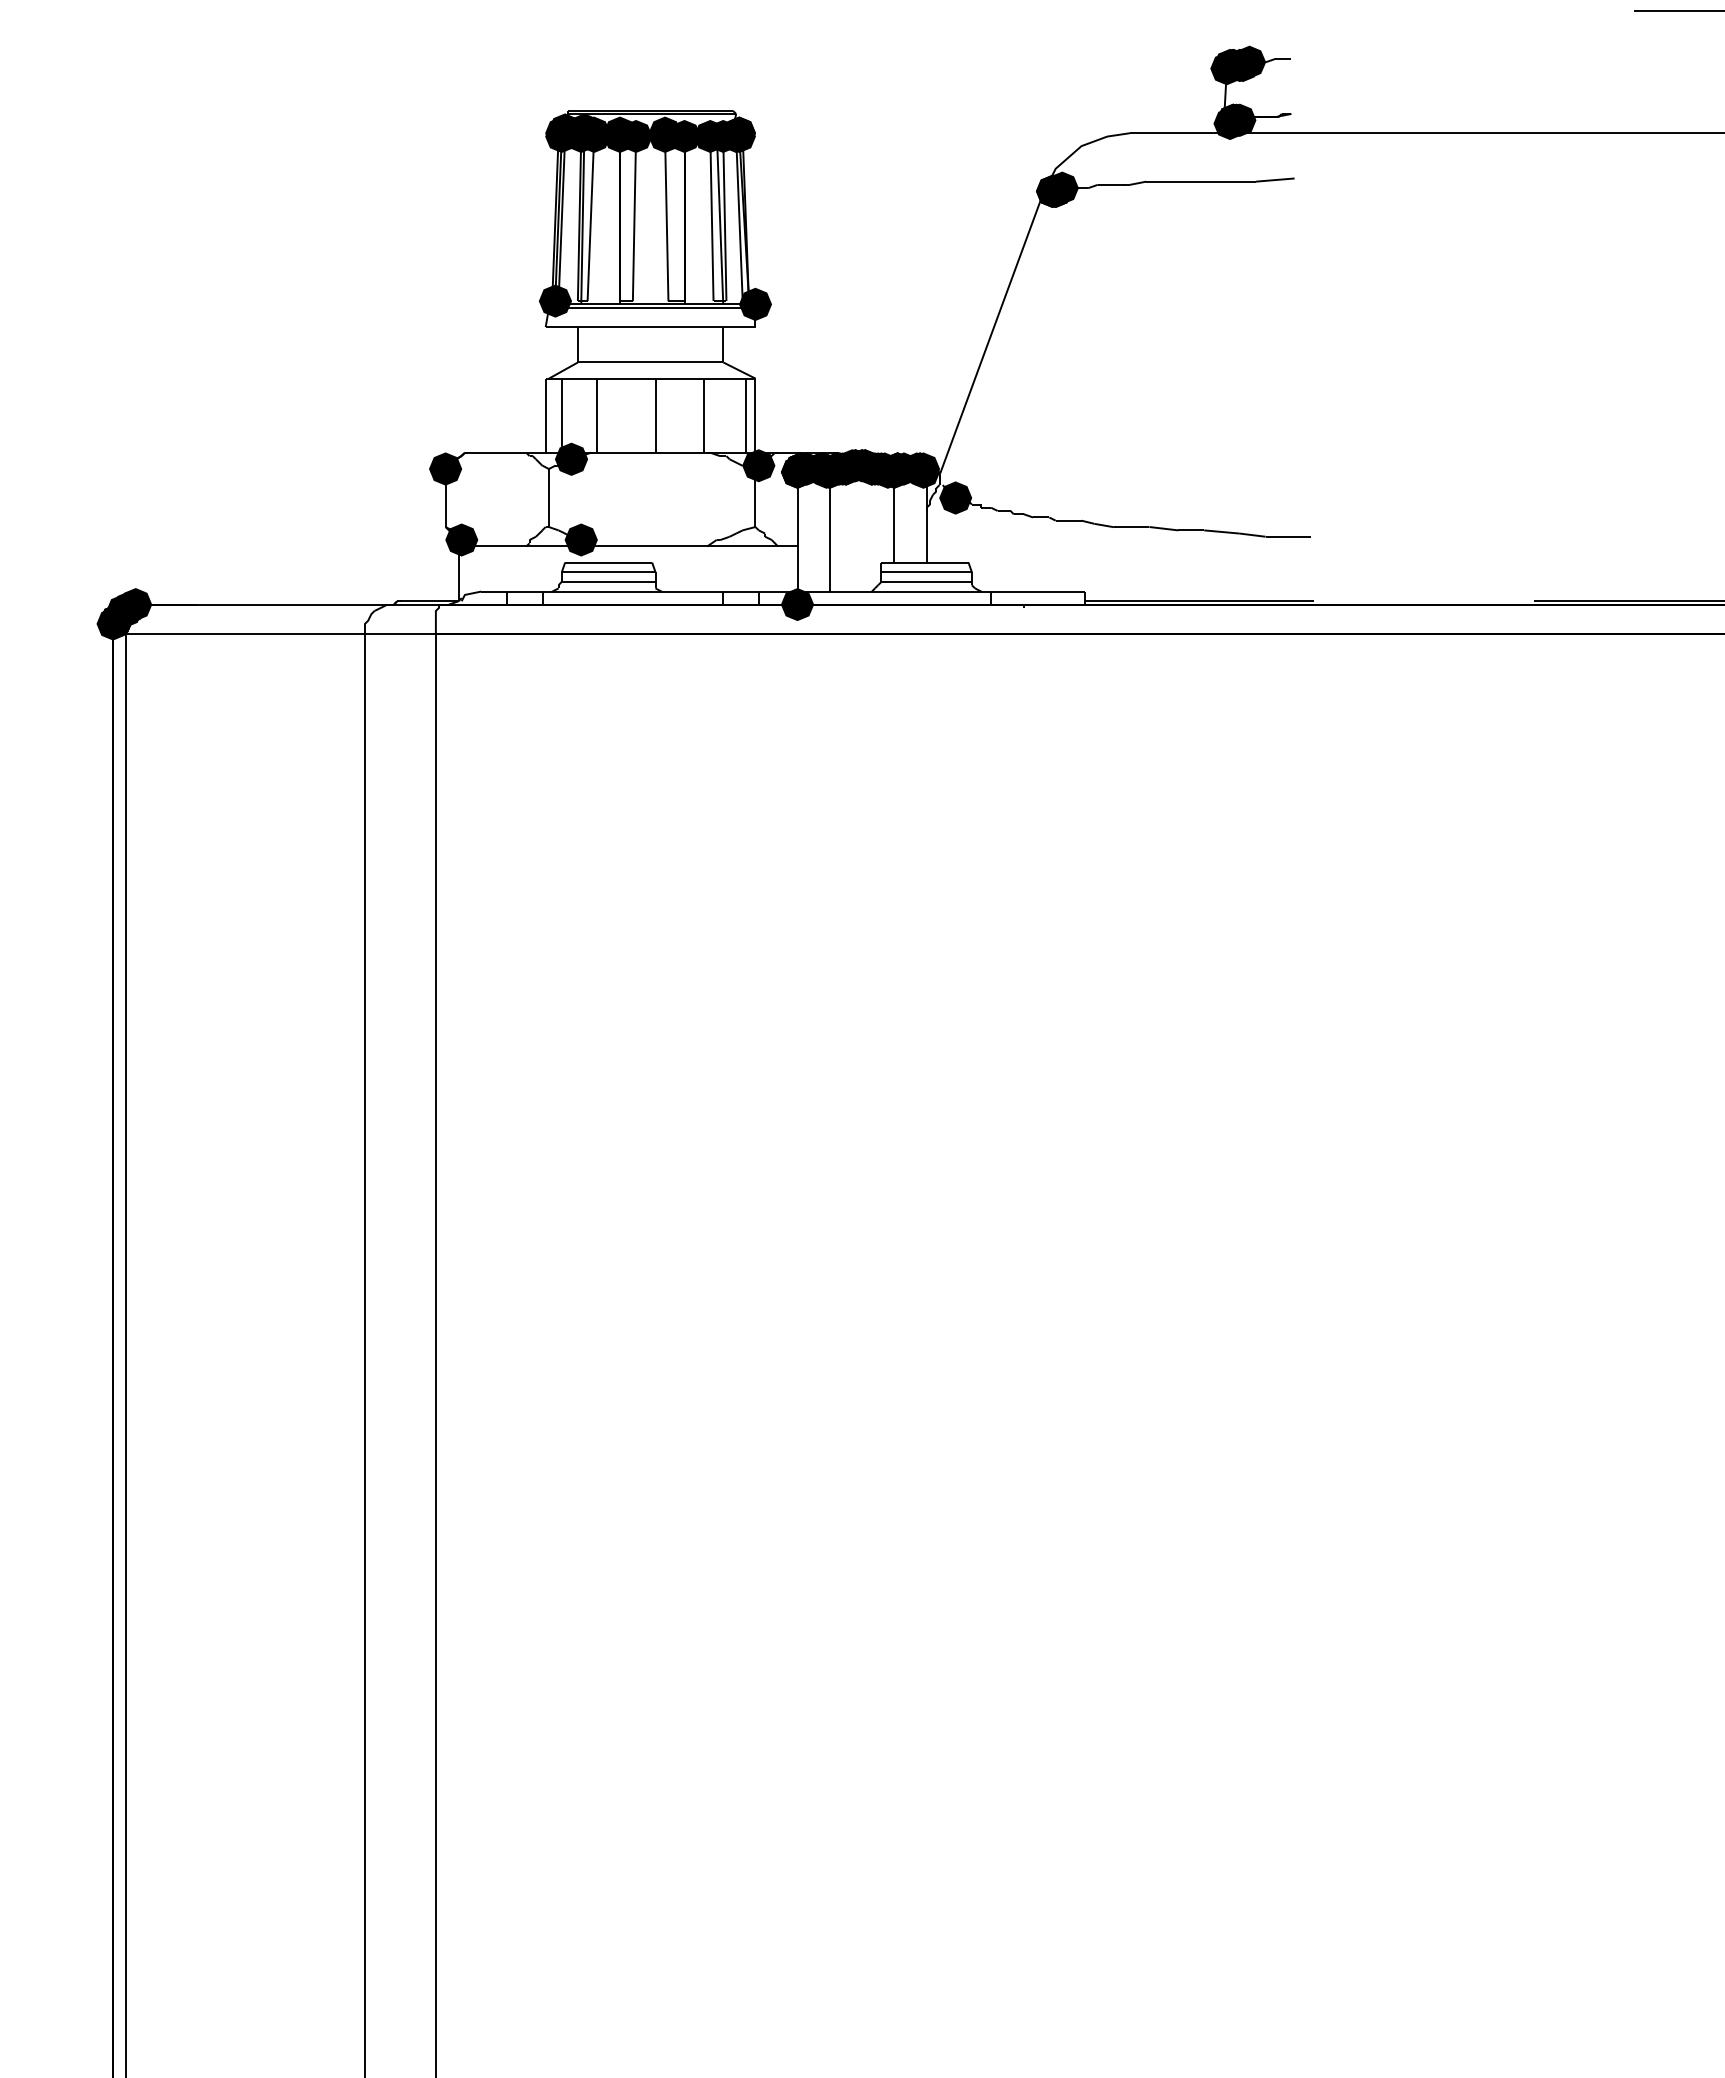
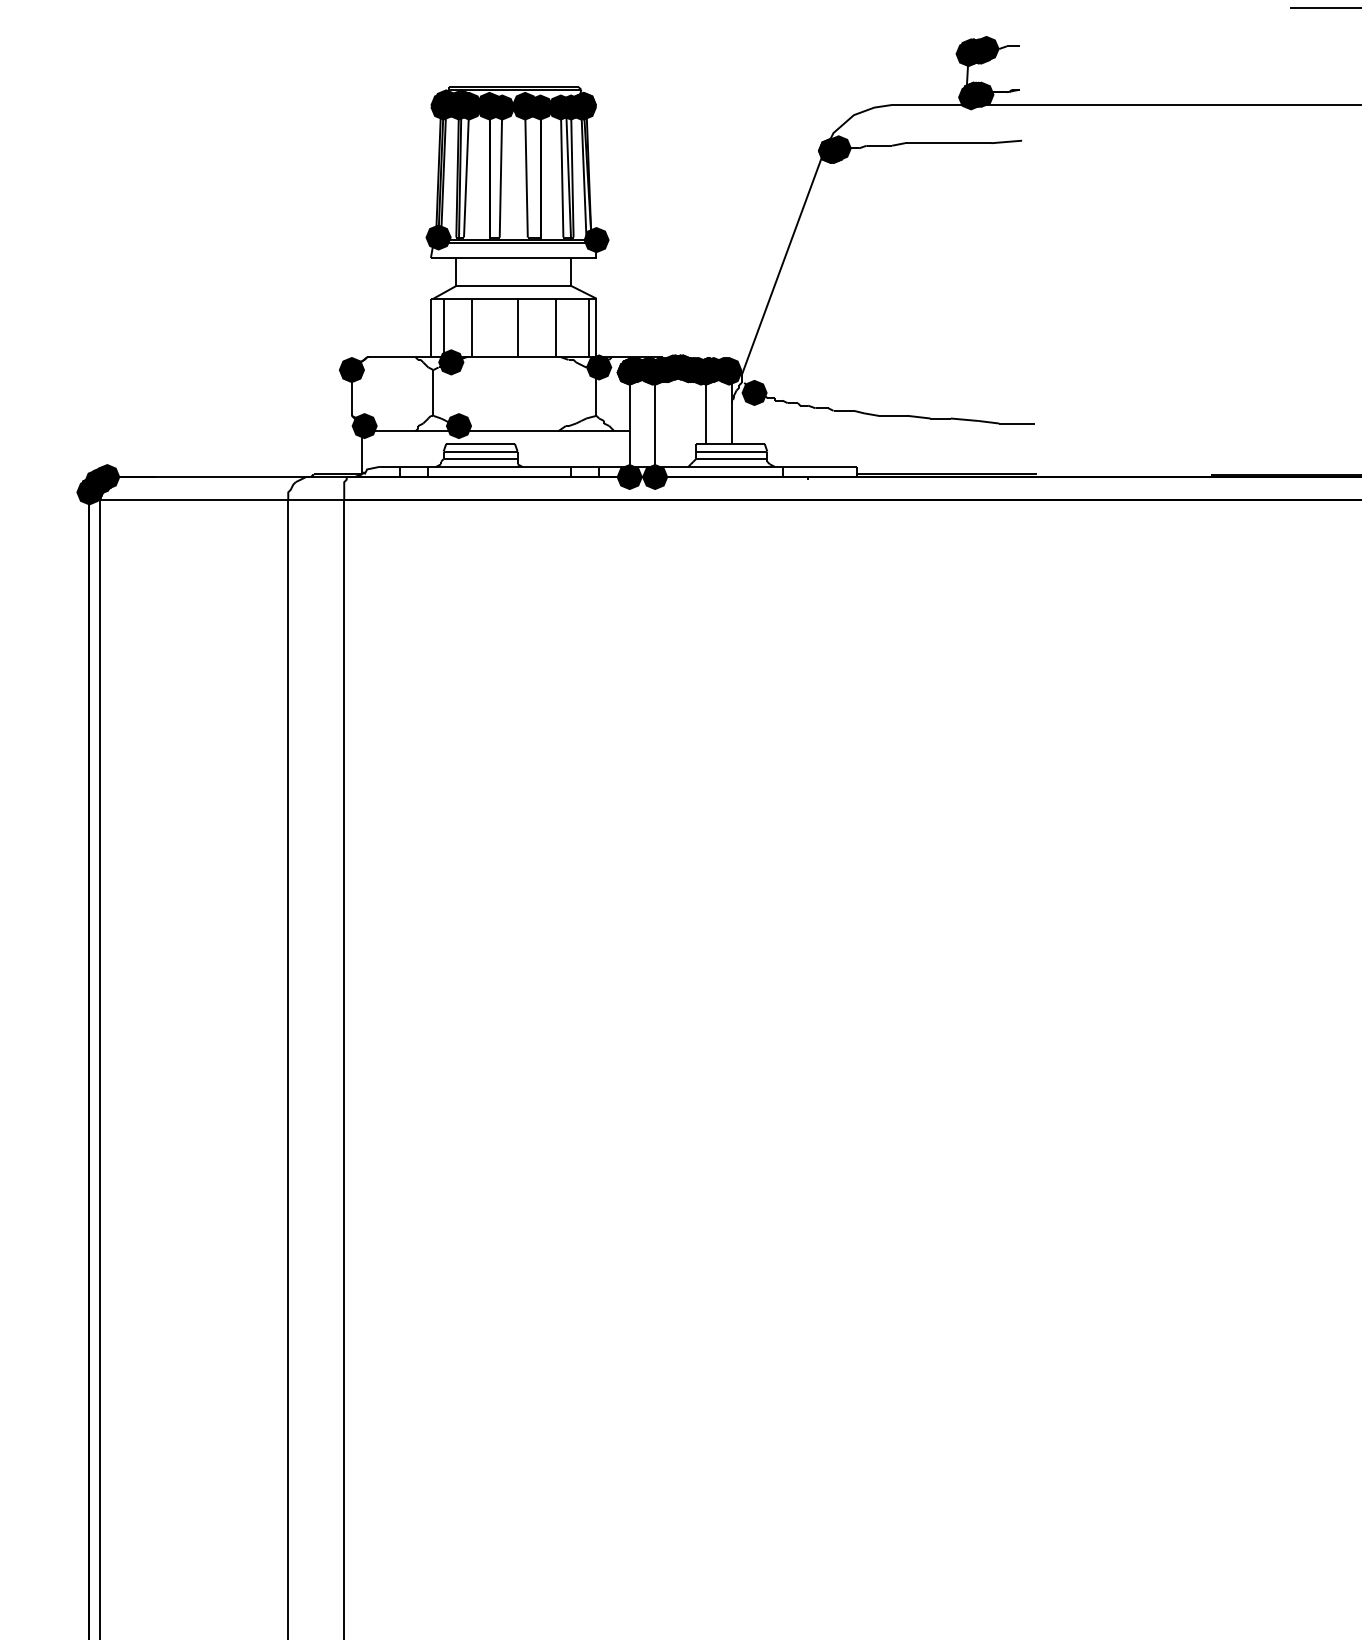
fill: (1242, 119) -> (980, 94), added
fill: (829, 604) -> (654, 477), added

